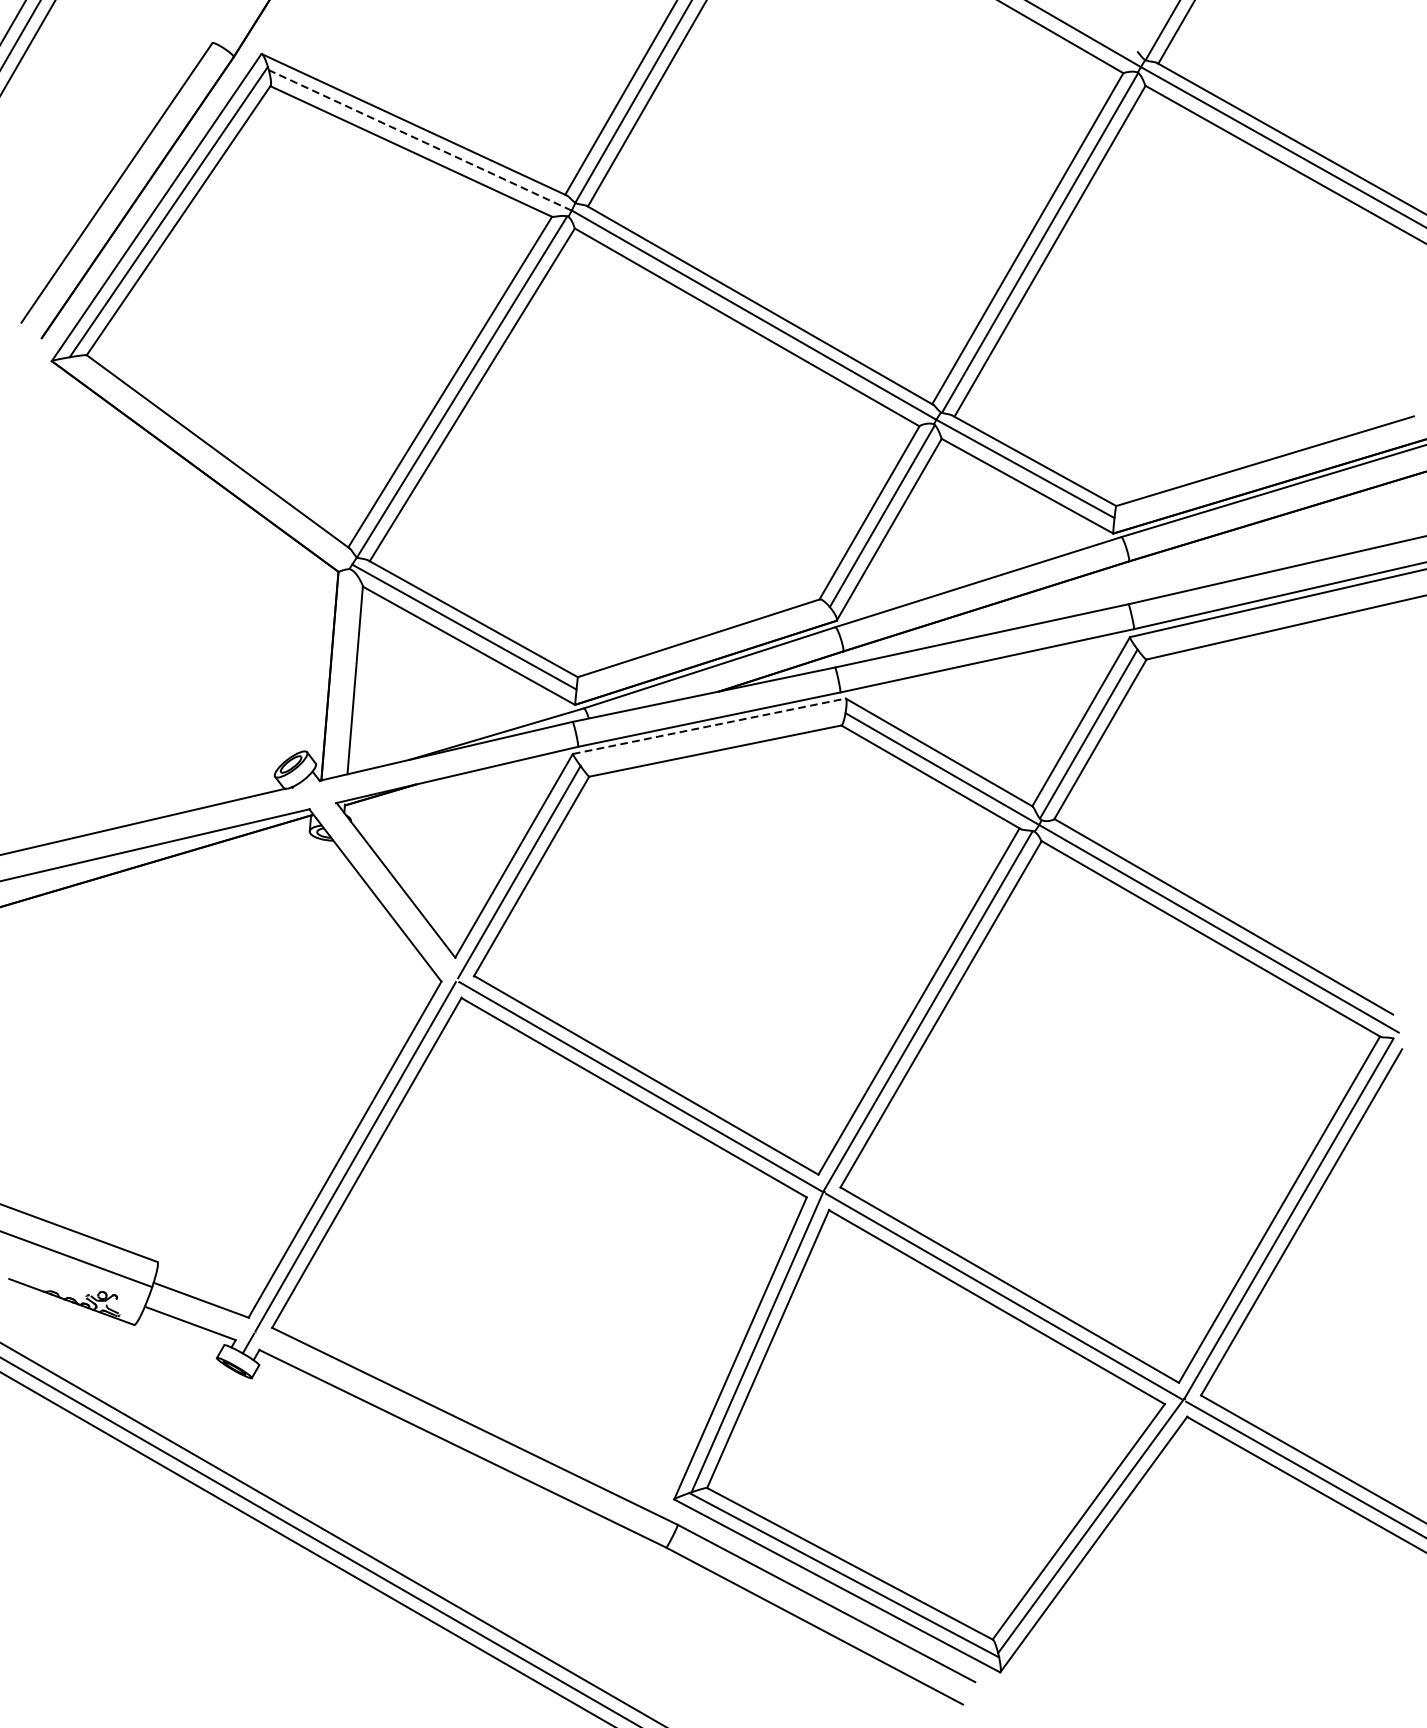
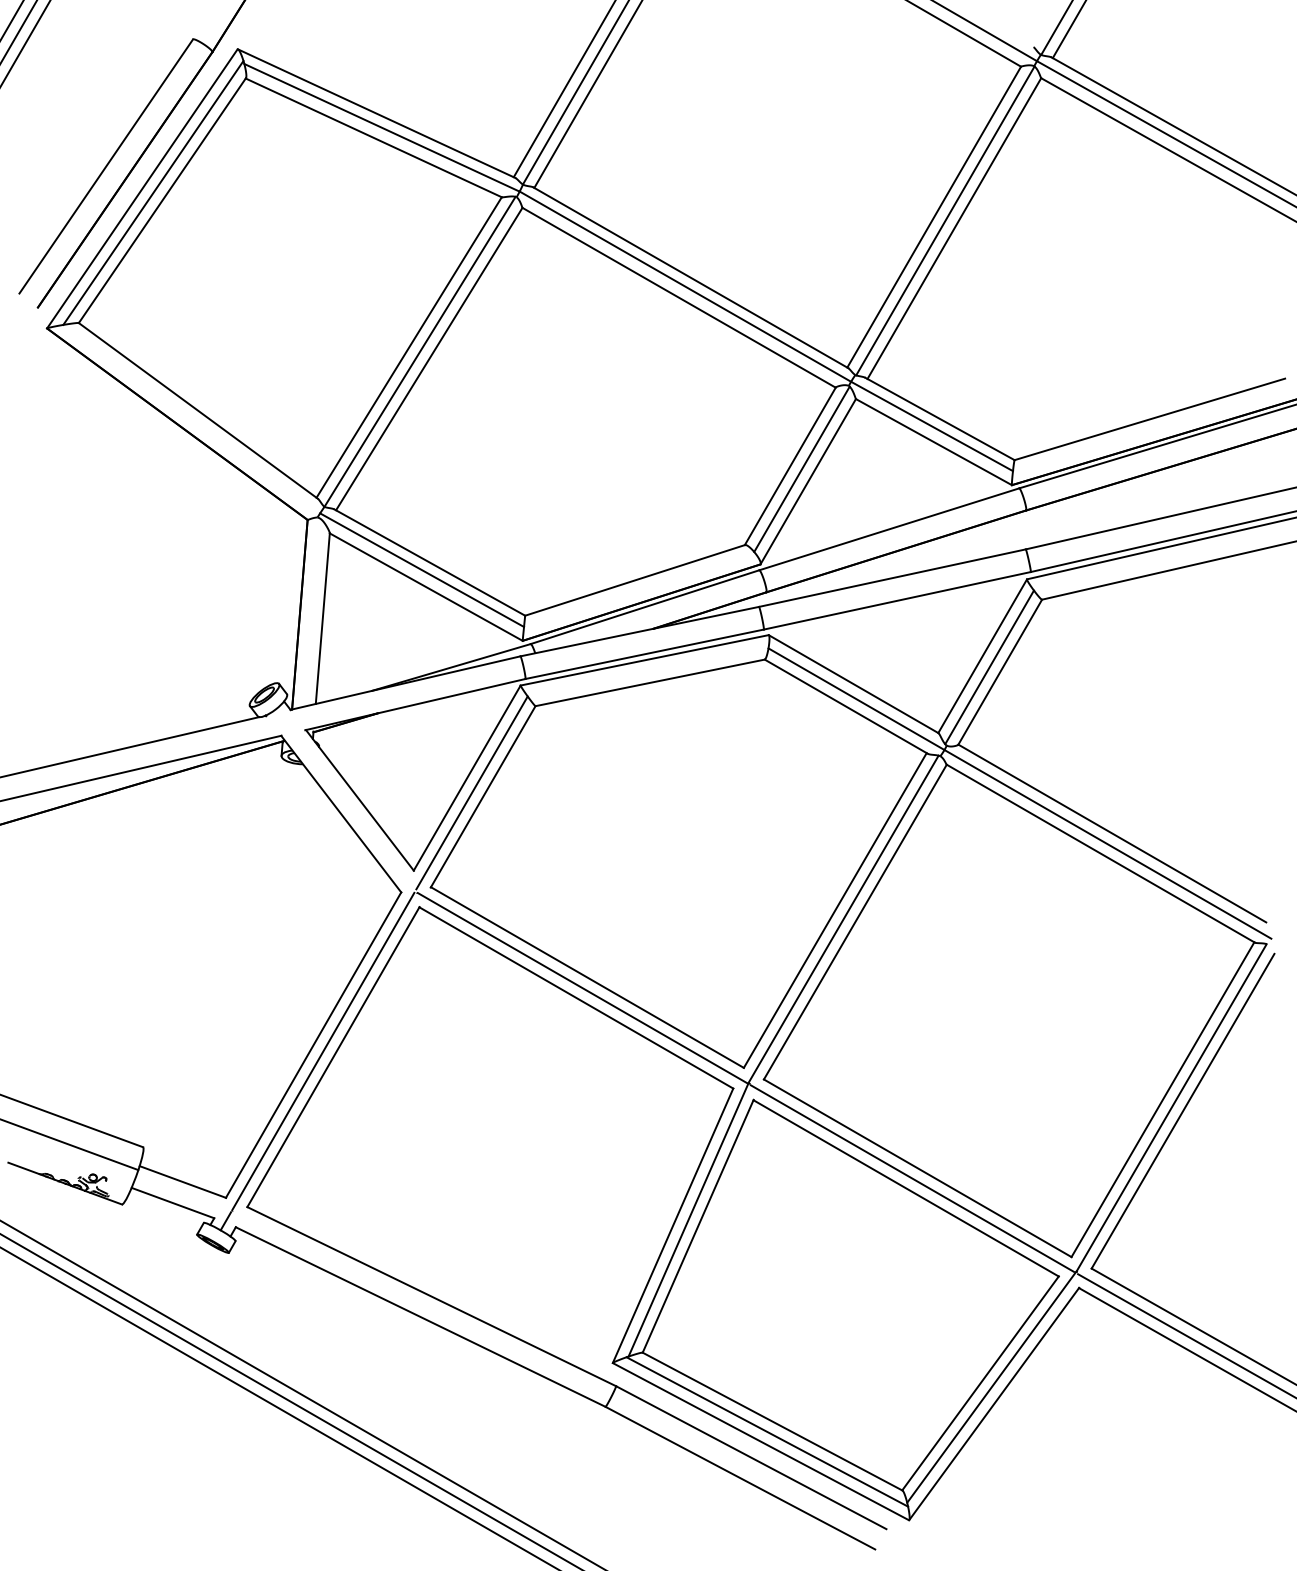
line: (420, 140) -> (382, 127), dashed -> solid
line: (710, 726) -> (645, 660), dashed -> solid

